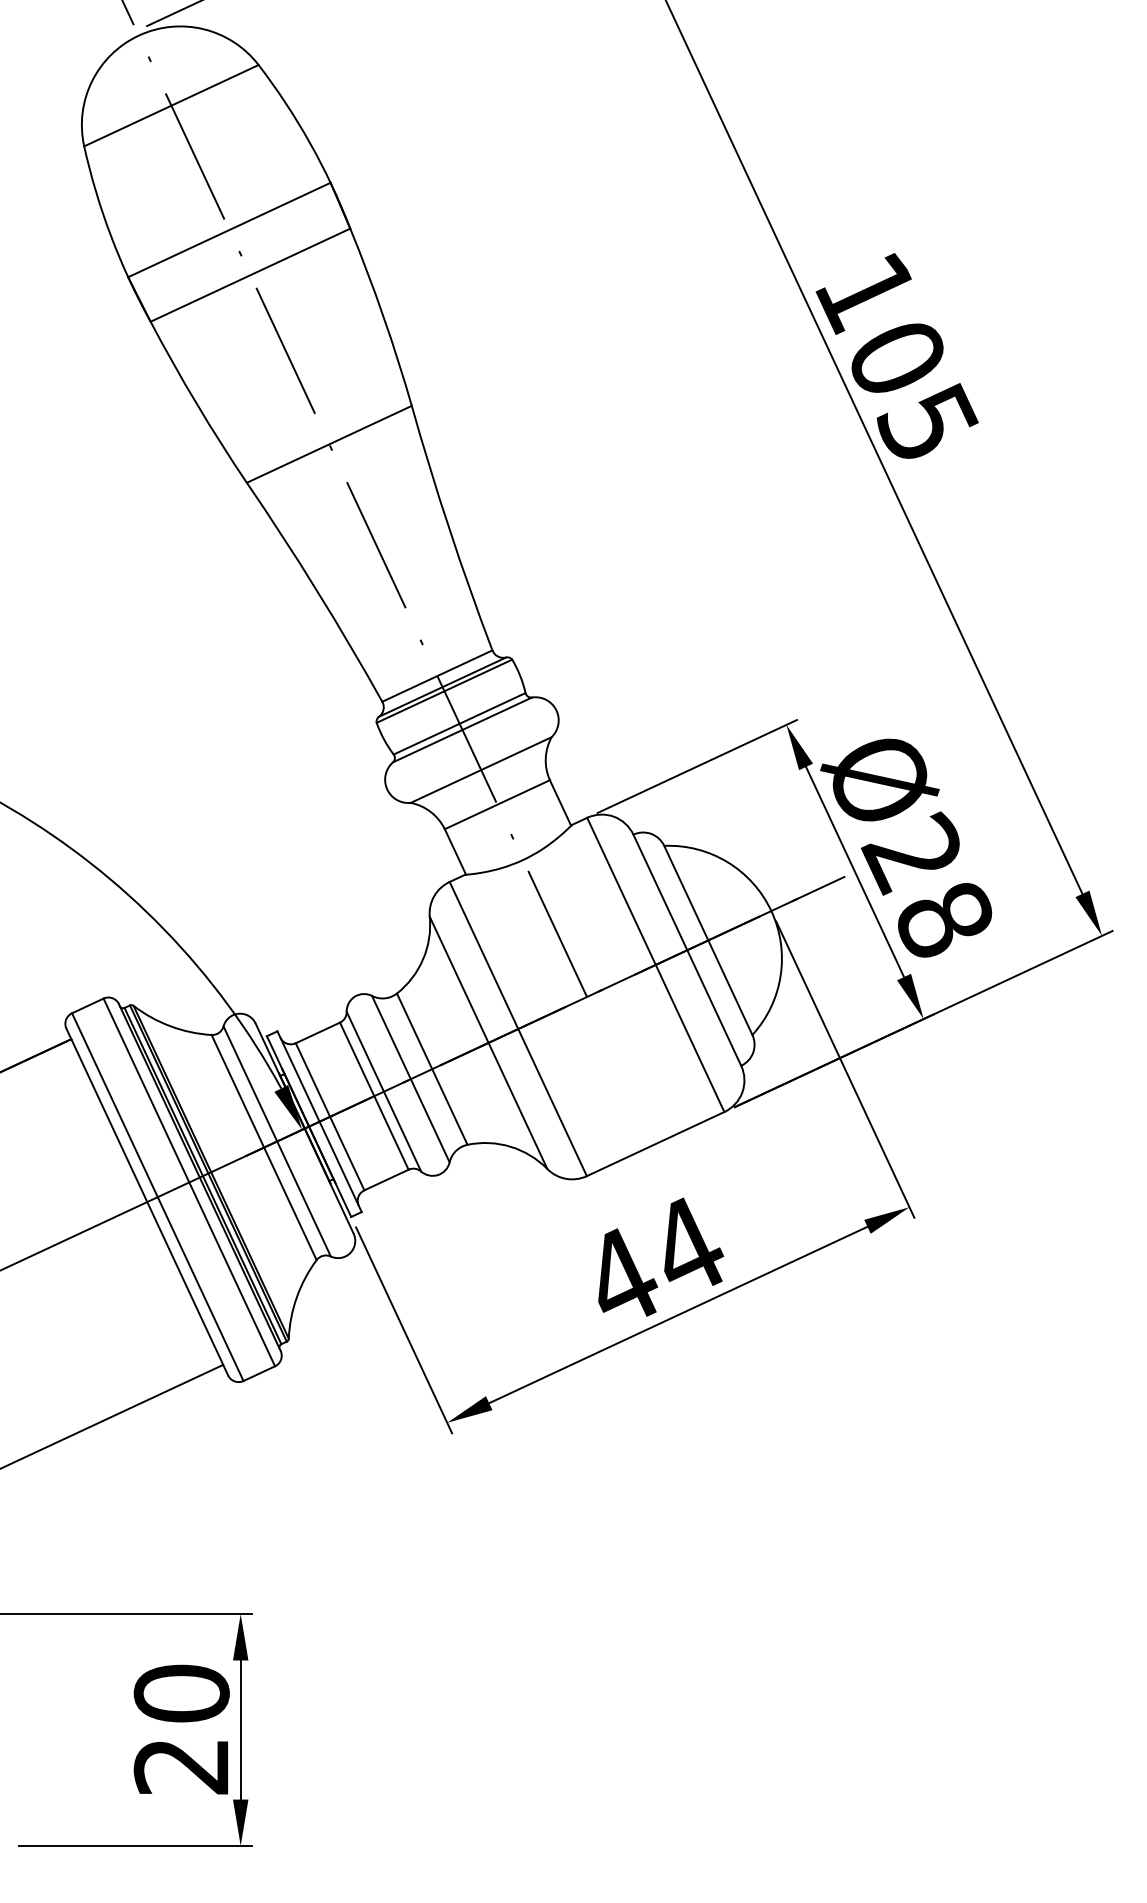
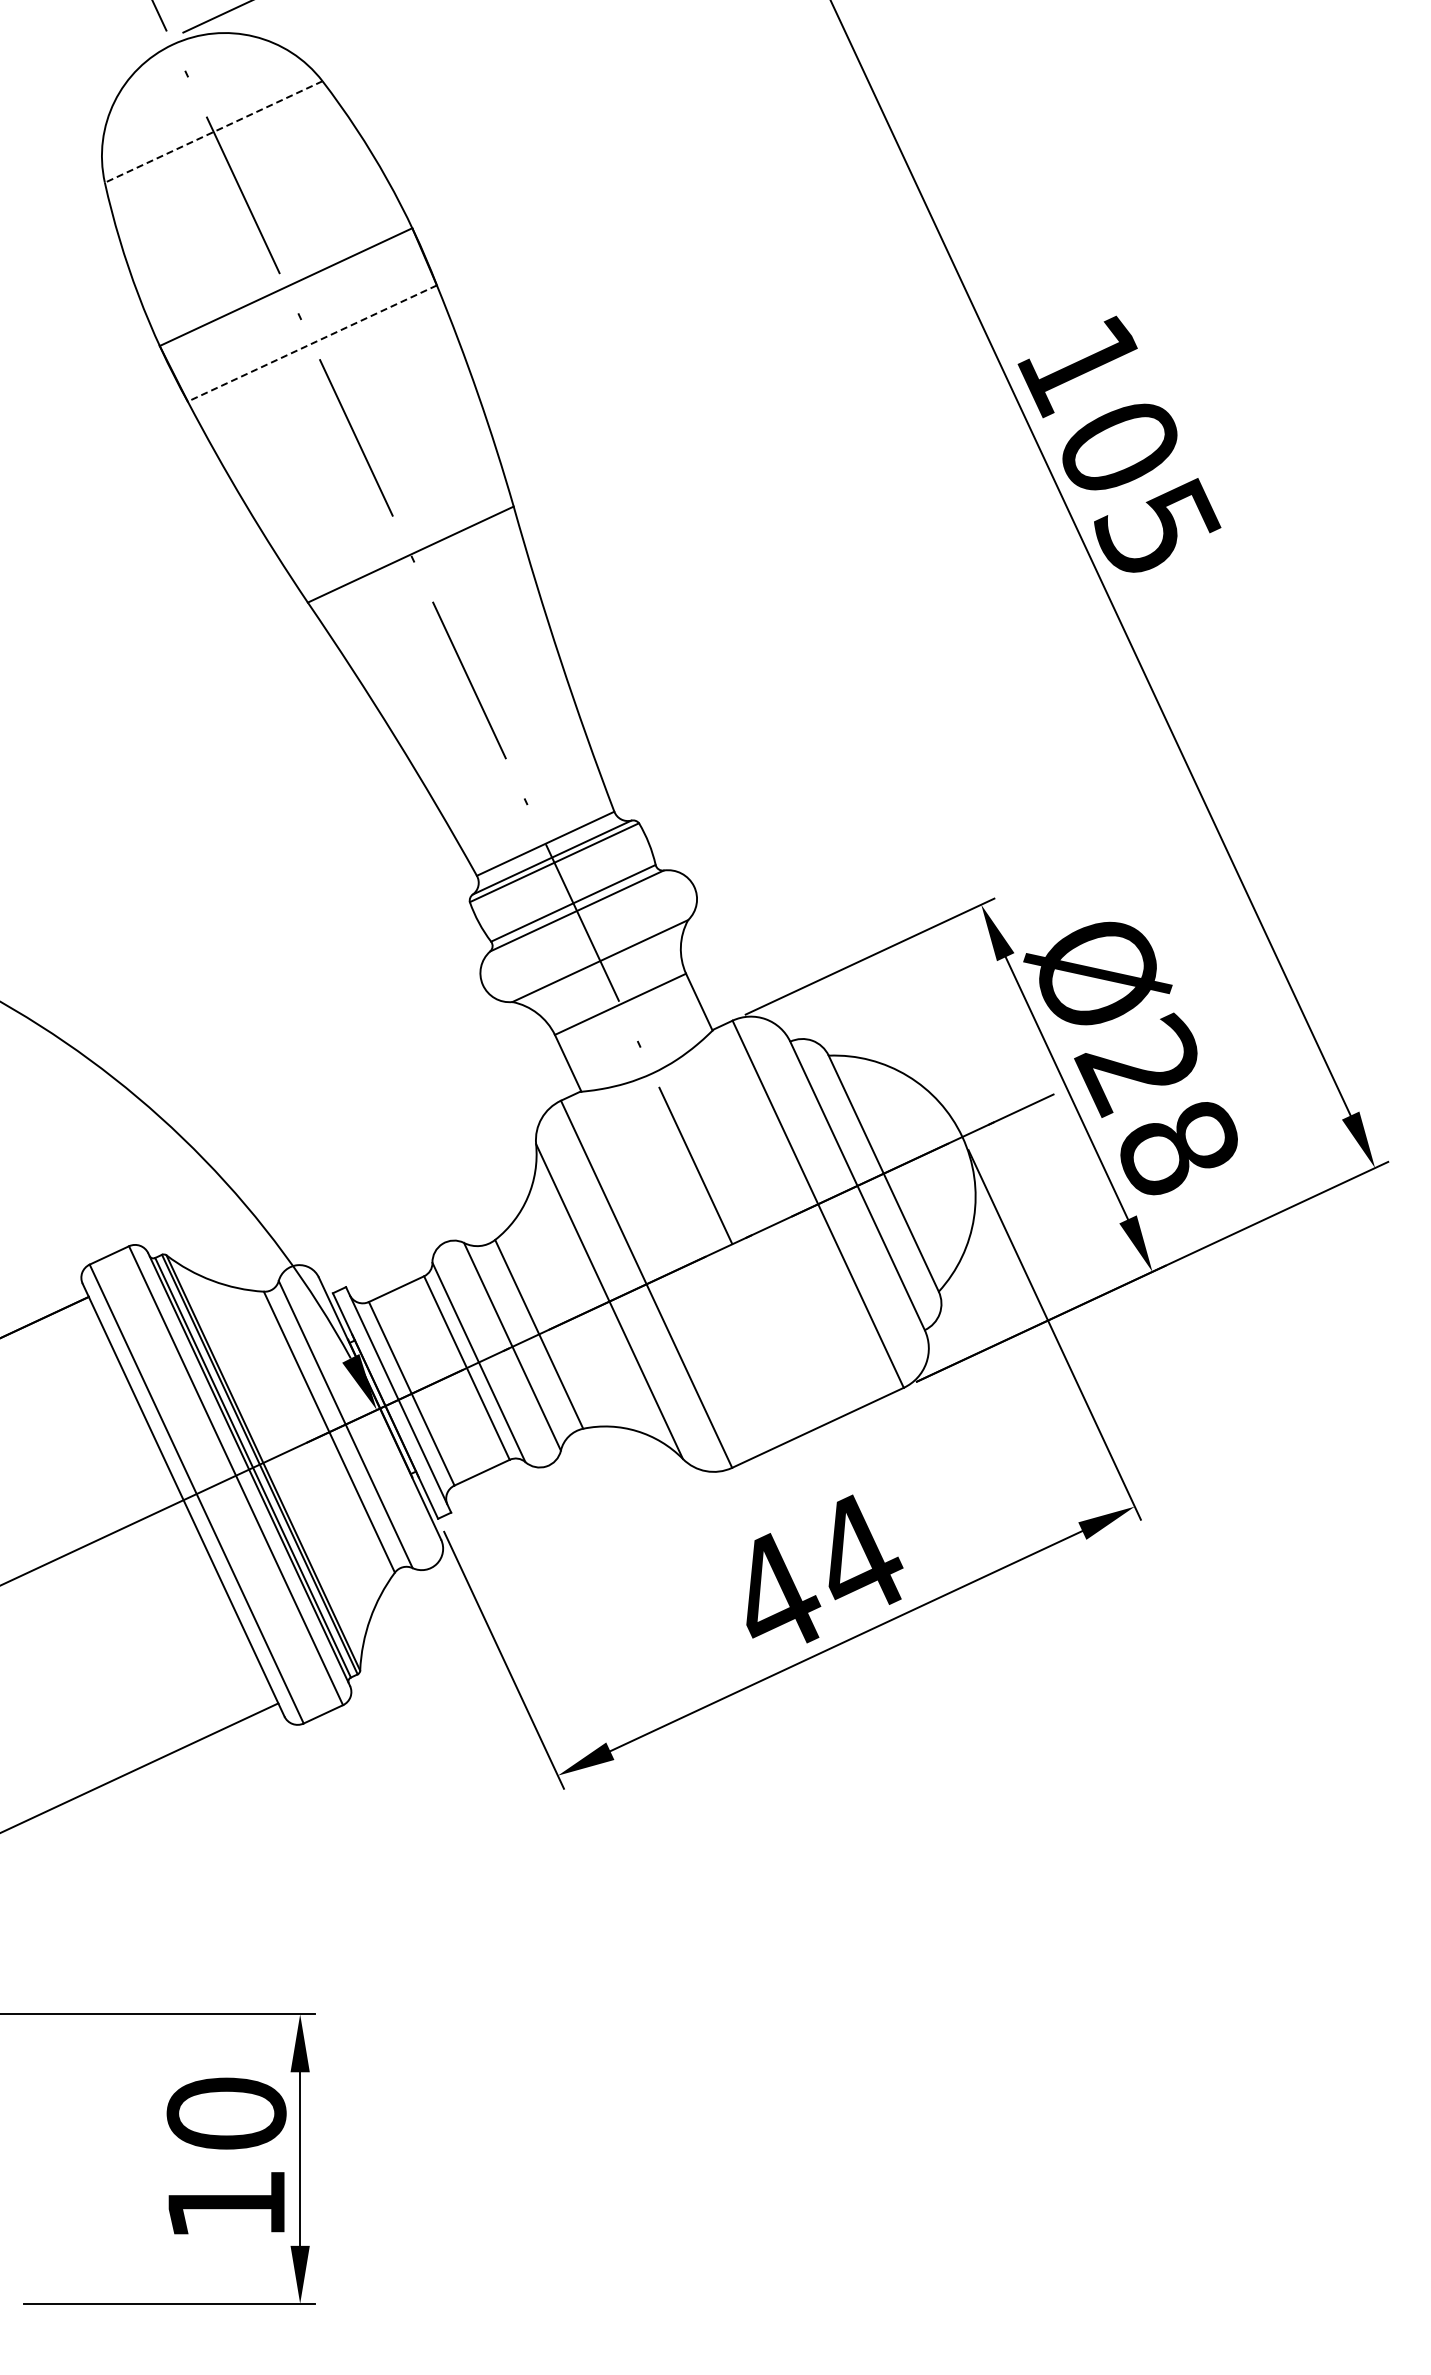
line: (171, 106) -> (213, 132), solid -> dashed
line: (249, 275) -> (311, 343), solid -> dashed
text: (180, 1767) -> (225, 2205), 20 -> 10

